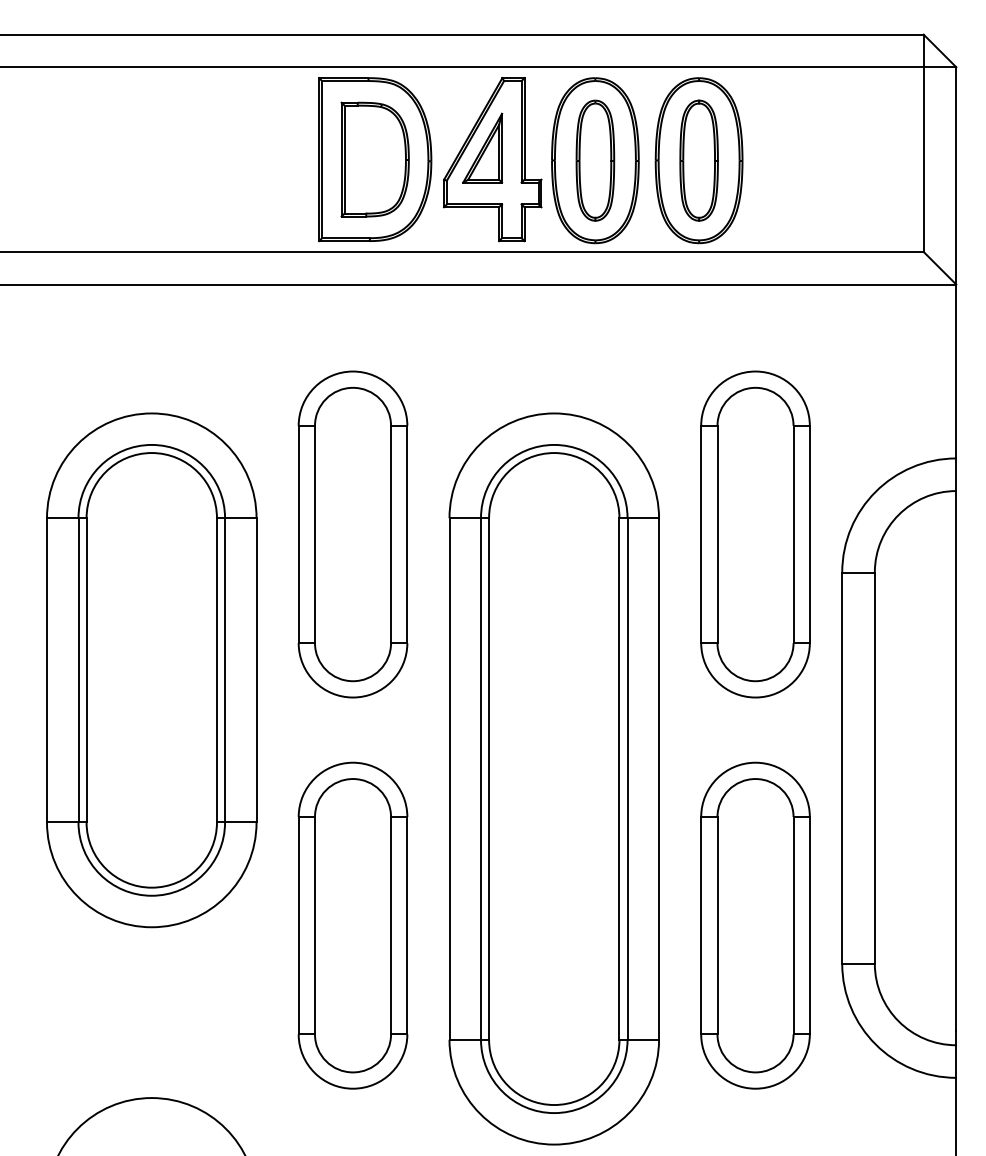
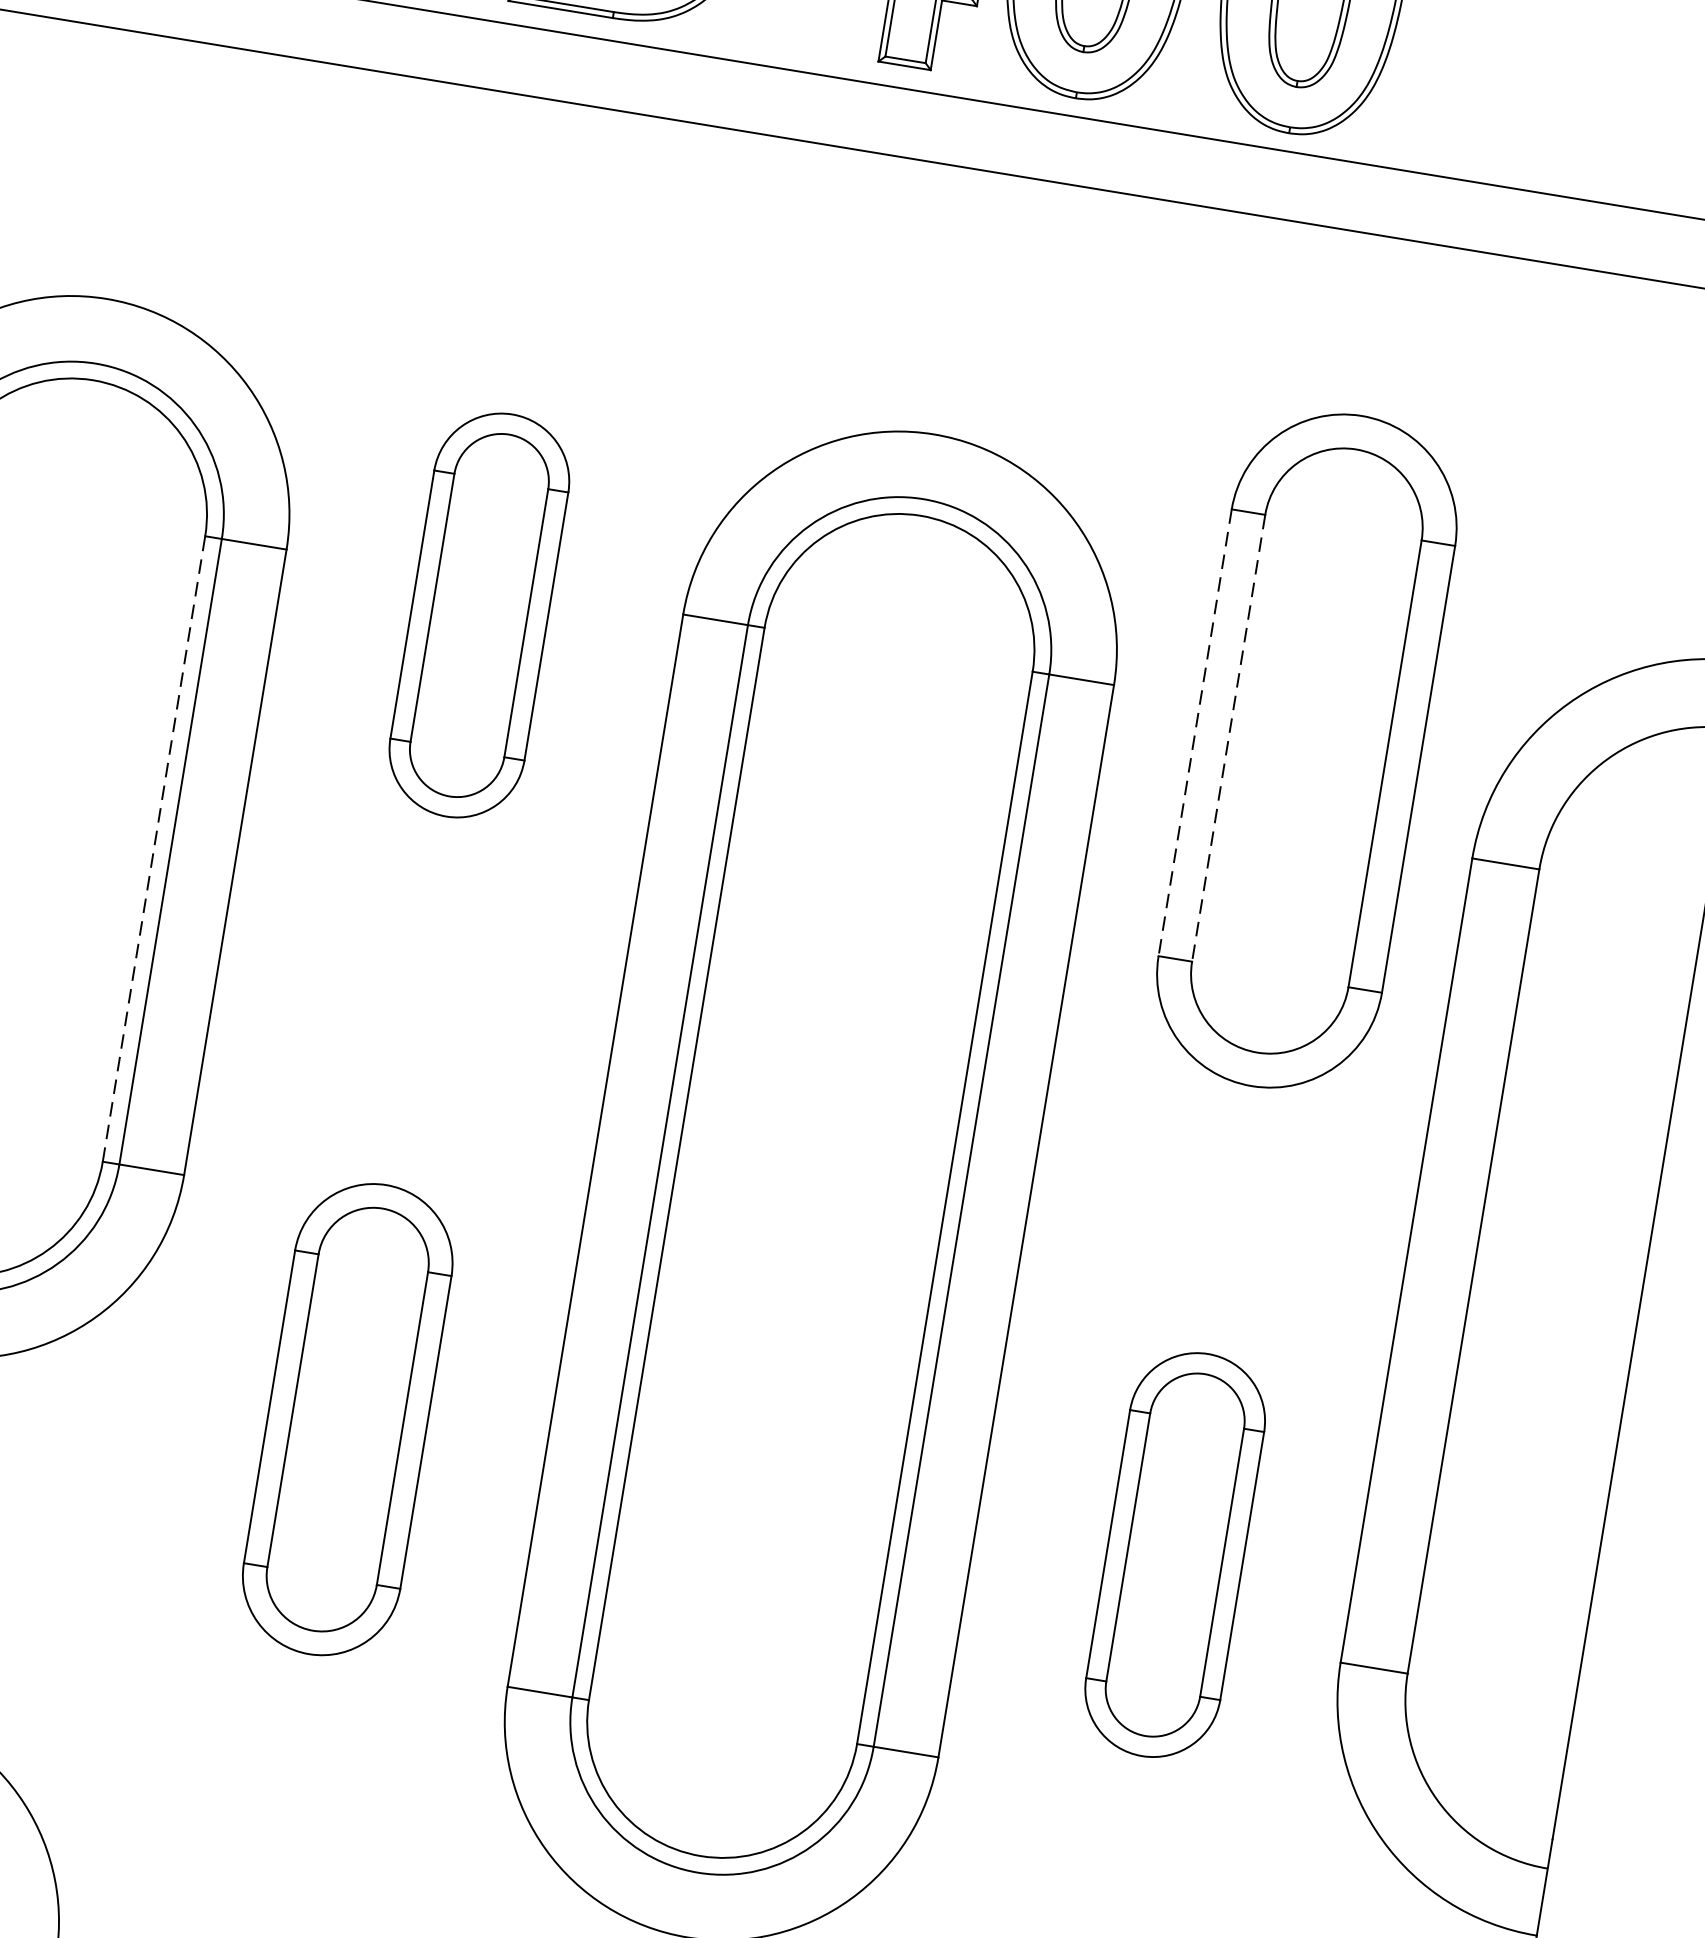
part: (352, 534) -> (478, 615), size x0.6
line: (701, 534) -> (1195, 732), solid -> dashed
line: (717, 534) -> (1228, 738), solid -> dashed
line: (216, 669) -> (153, 847), solid -> dashed
part: (352, 925) -> (346, 1419), size x0.7
part: (755, 925) -> (1175, 1554), size x0.6

